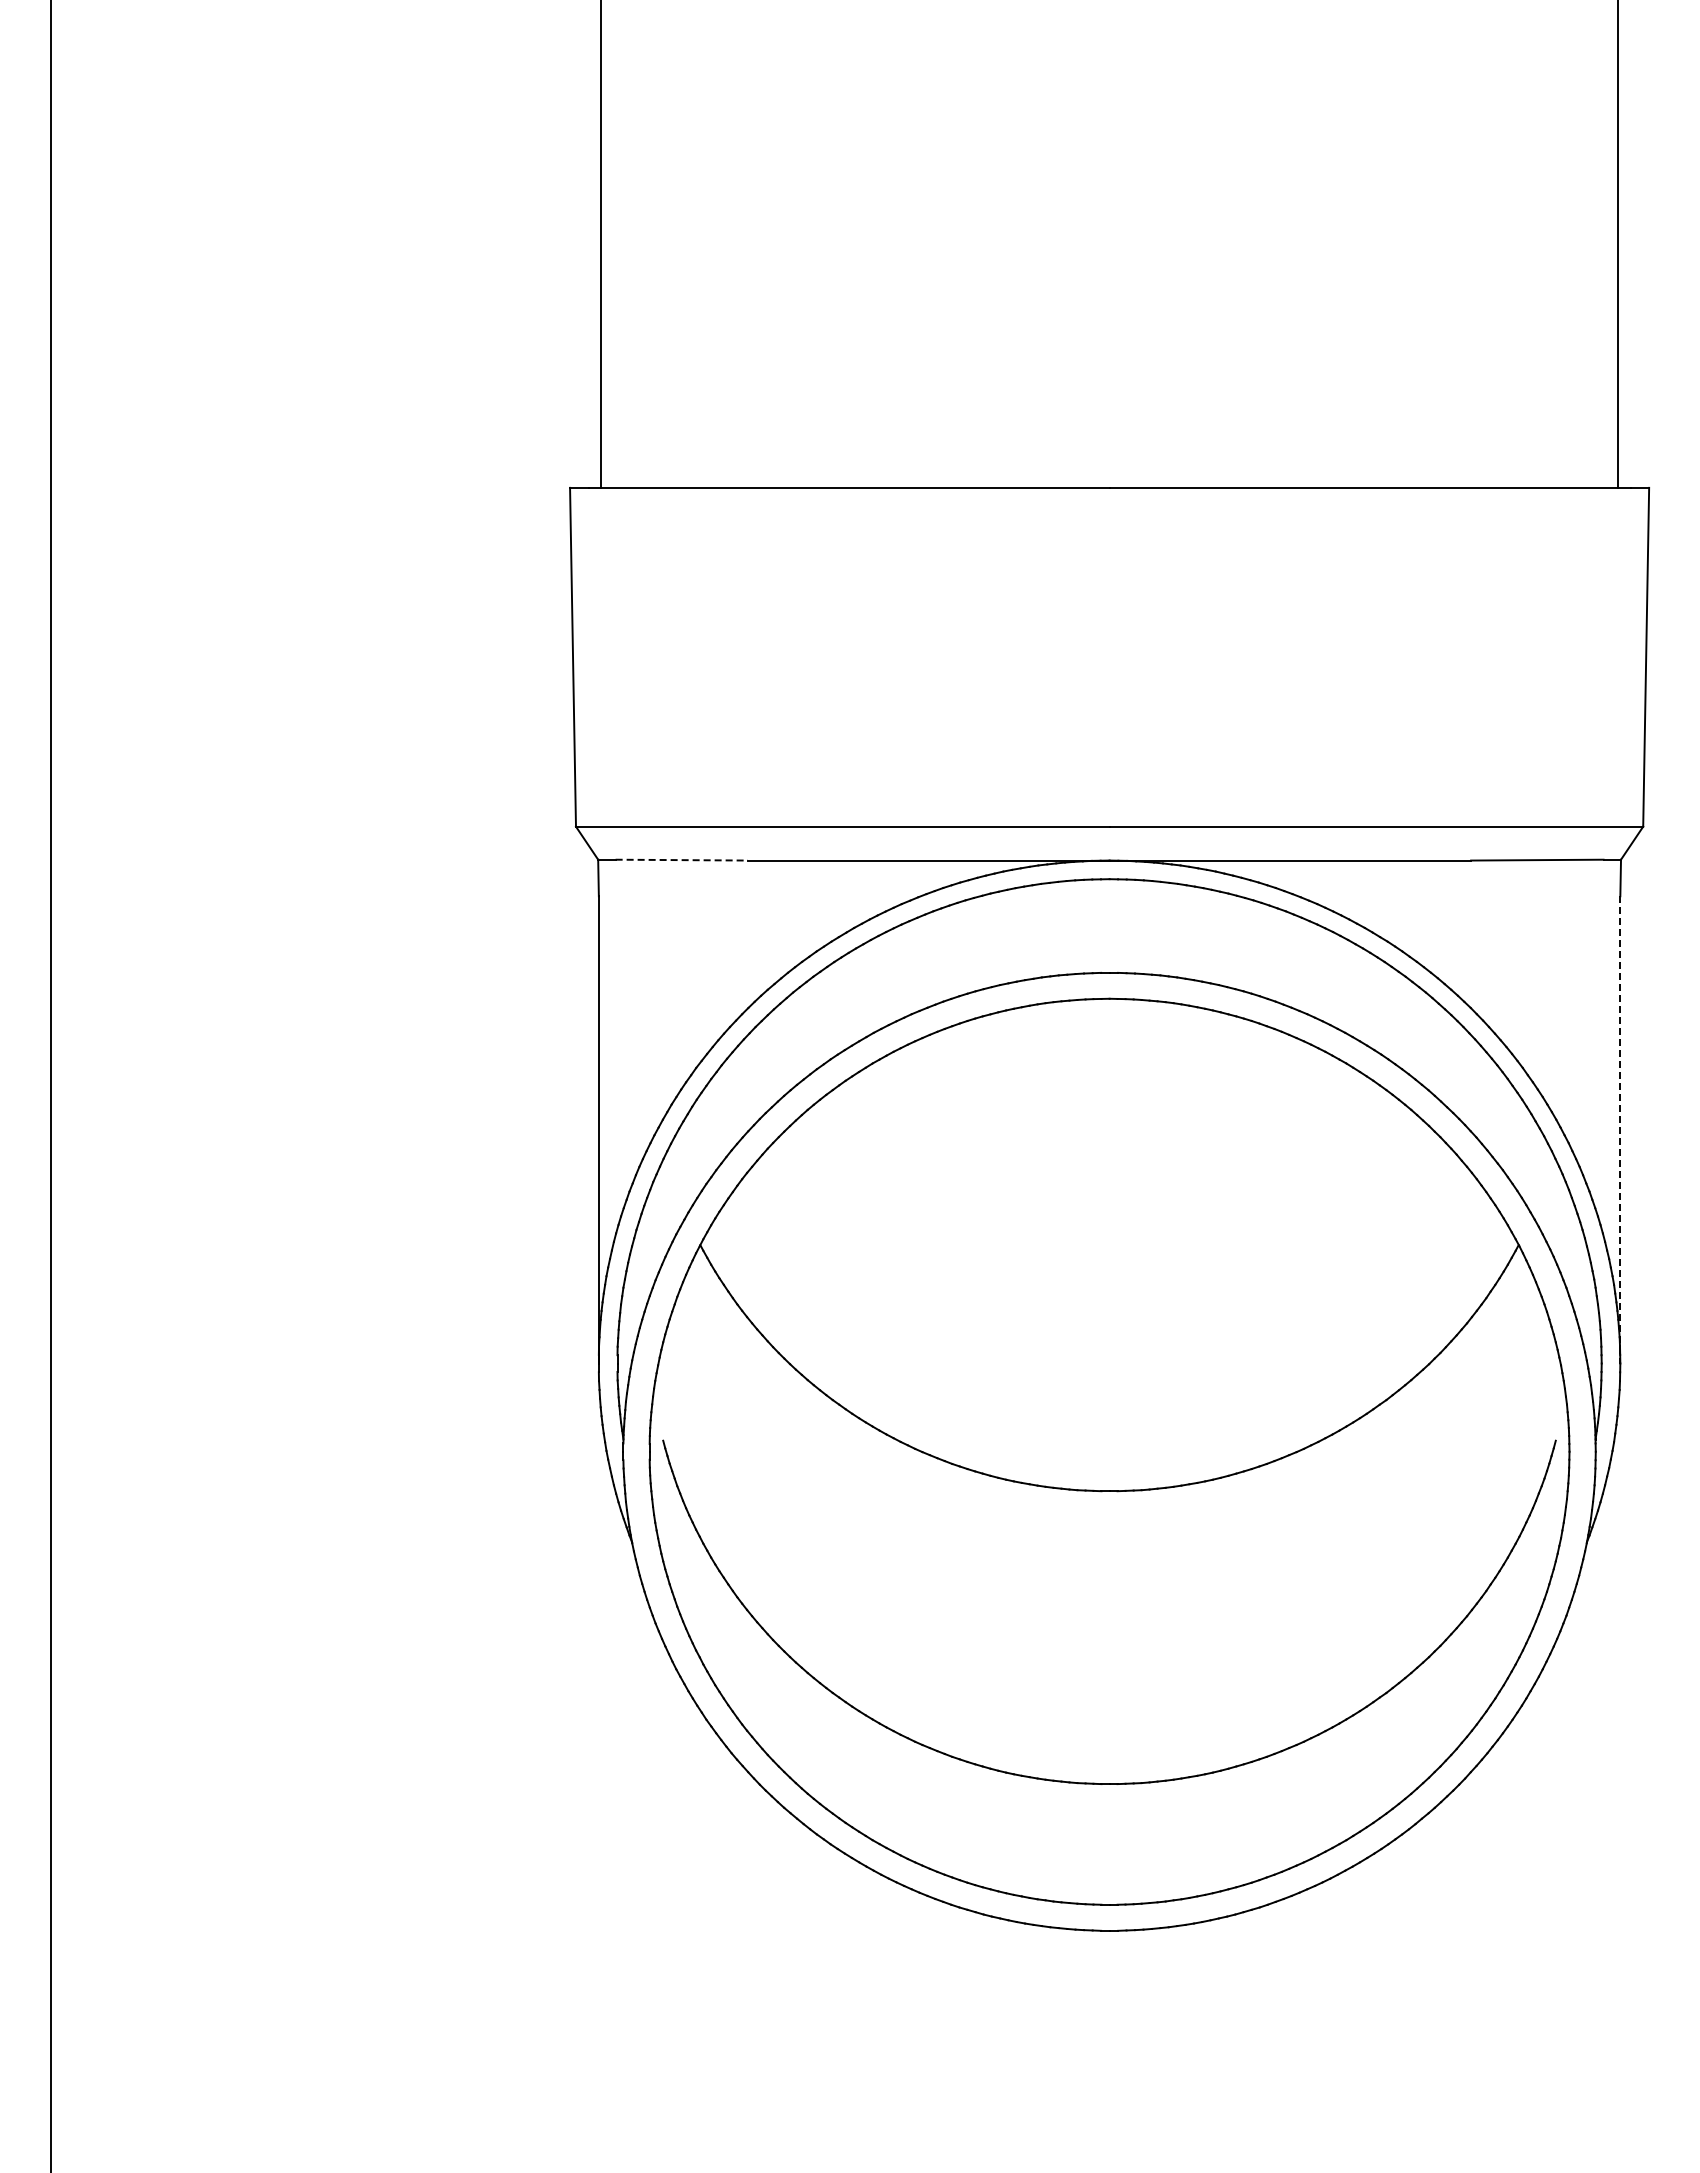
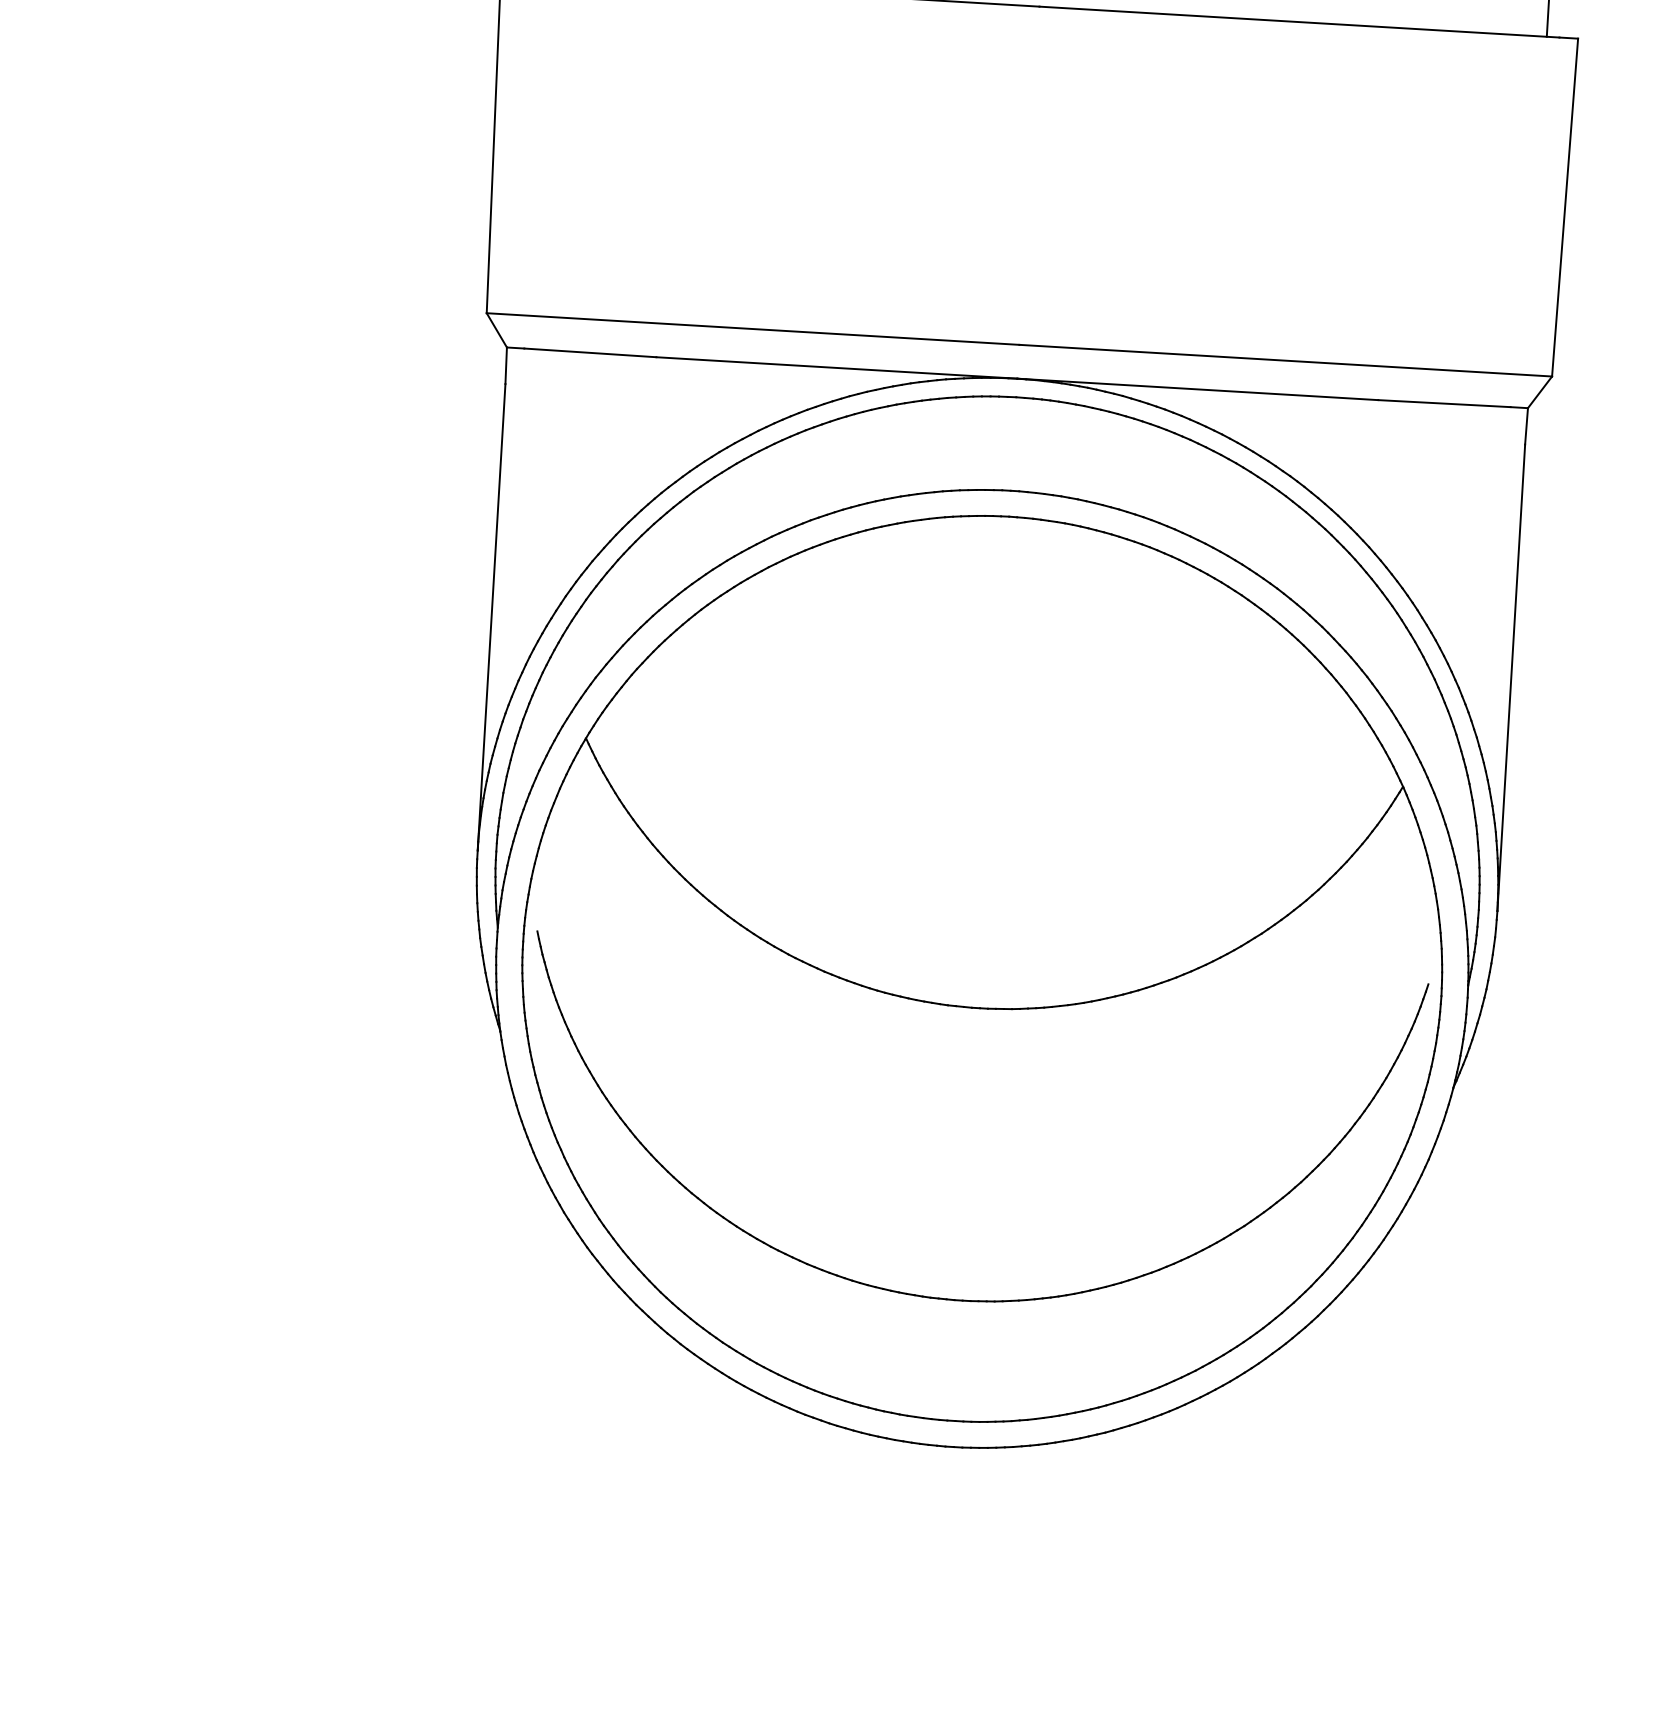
line: (682, 860) -> (591, 353), dashed -> solid
line: (1620, 1129) -> (1511, 677), dashed -> solid

